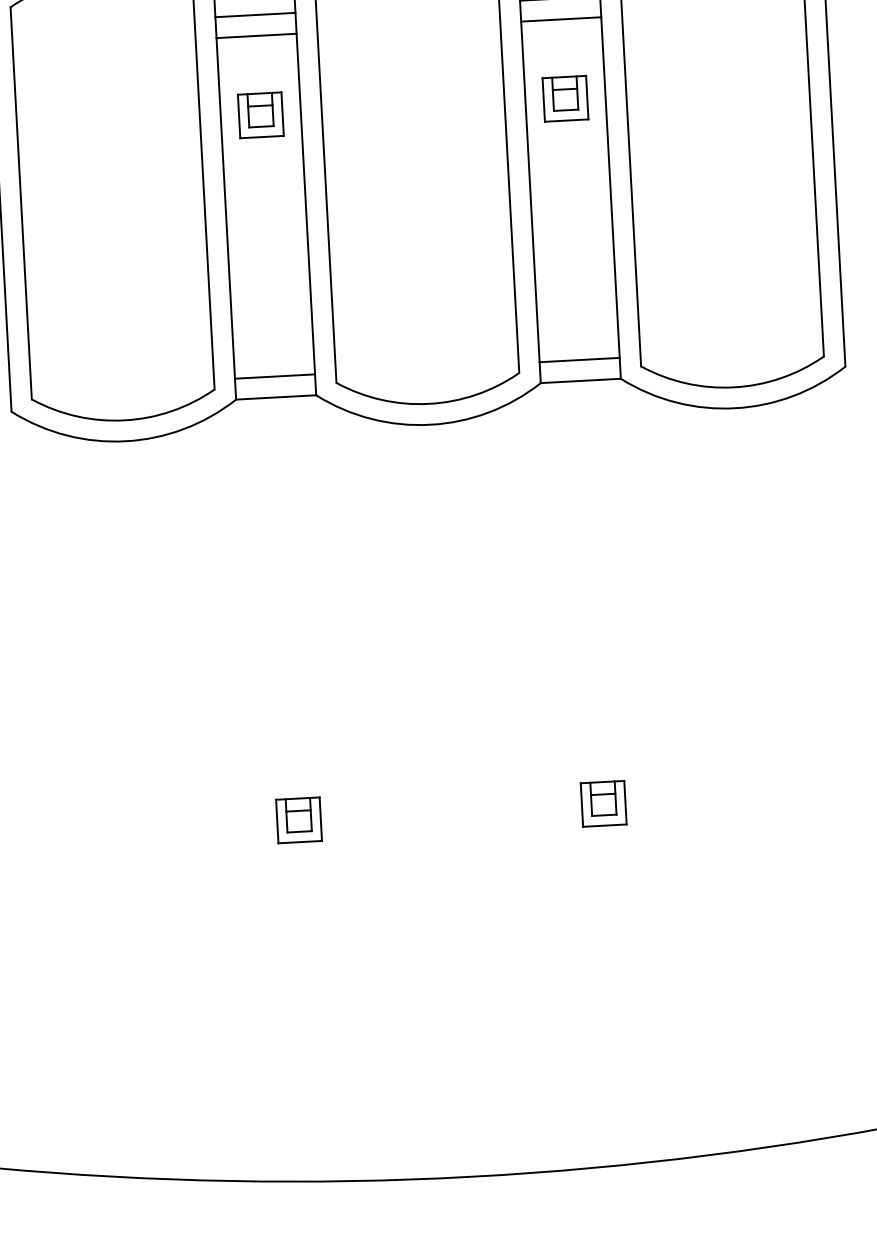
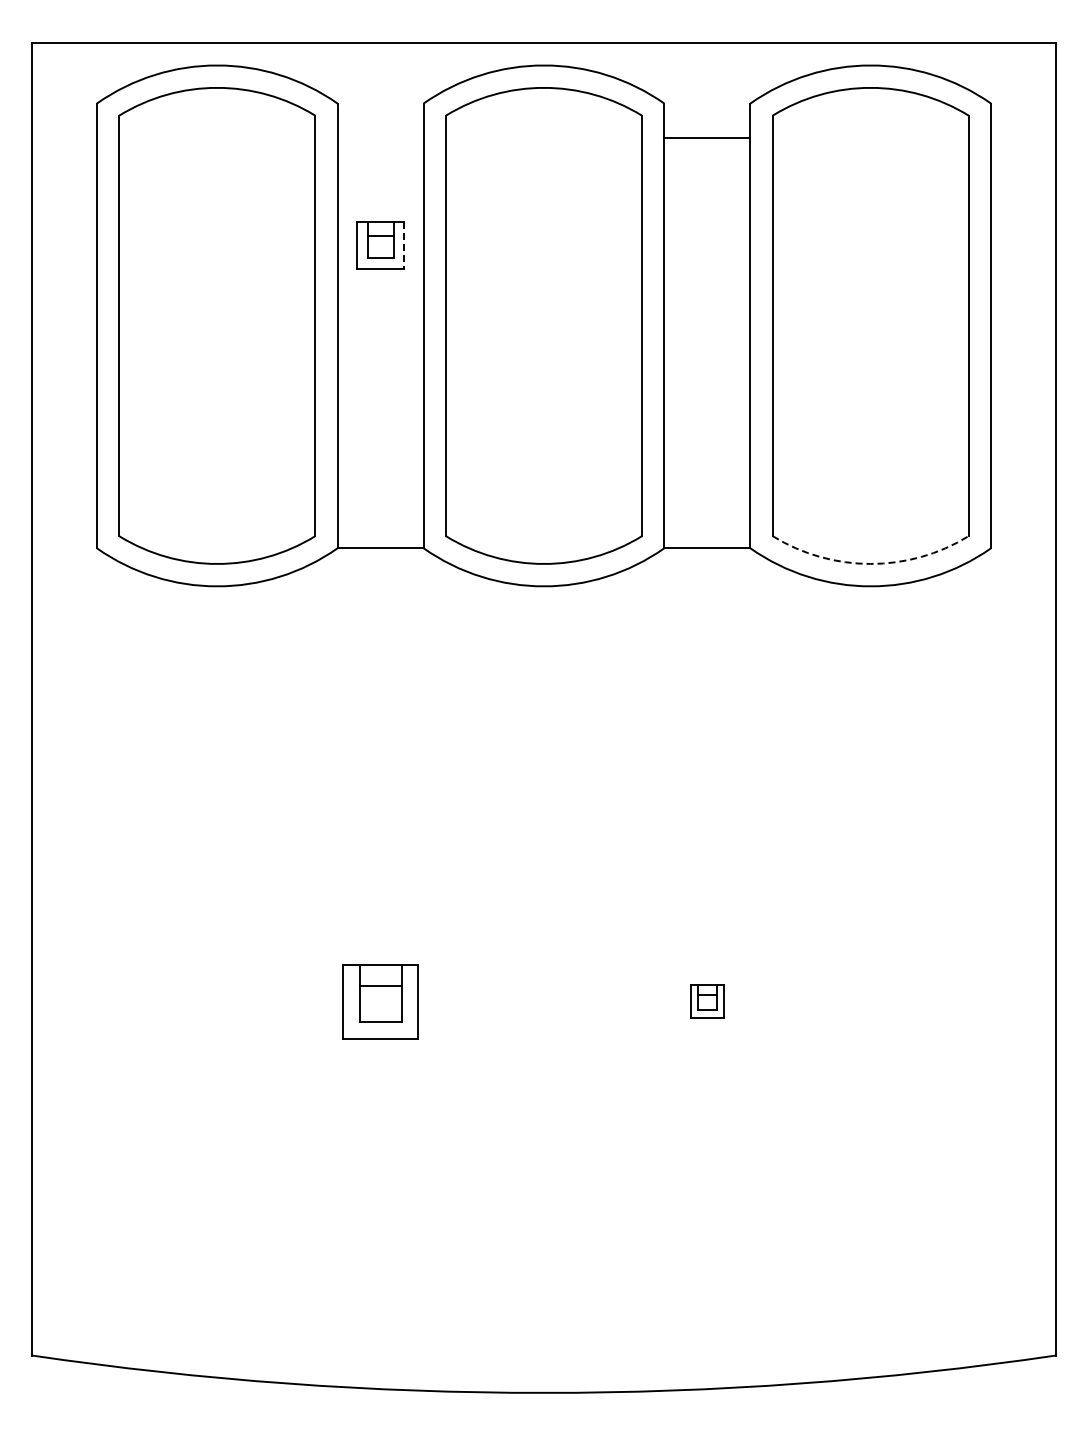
line: (255, 15) -> (380, 138), removed
line: (561, 19) -> (707, 160), removed
line: (256, 35) -> (380, 160), removed
part: (565, 98) -> (707, 245), removed
line: (282, 114) -> (403, 246), solid -> dashed
line: (579, 359) -> (707, 525), removed
line: (274, 376) -> (380, 525), removed
arc: (733, 386) -> (870, 563), solid -> dashed
part: (603, 803) -> (707, 1001), size x0.7
part: (298, 820) -> (380, 1001), size x1.6

